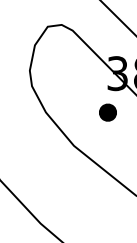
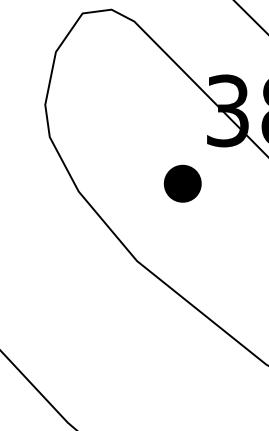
part: (107, 112) -> (181, 183), moved

